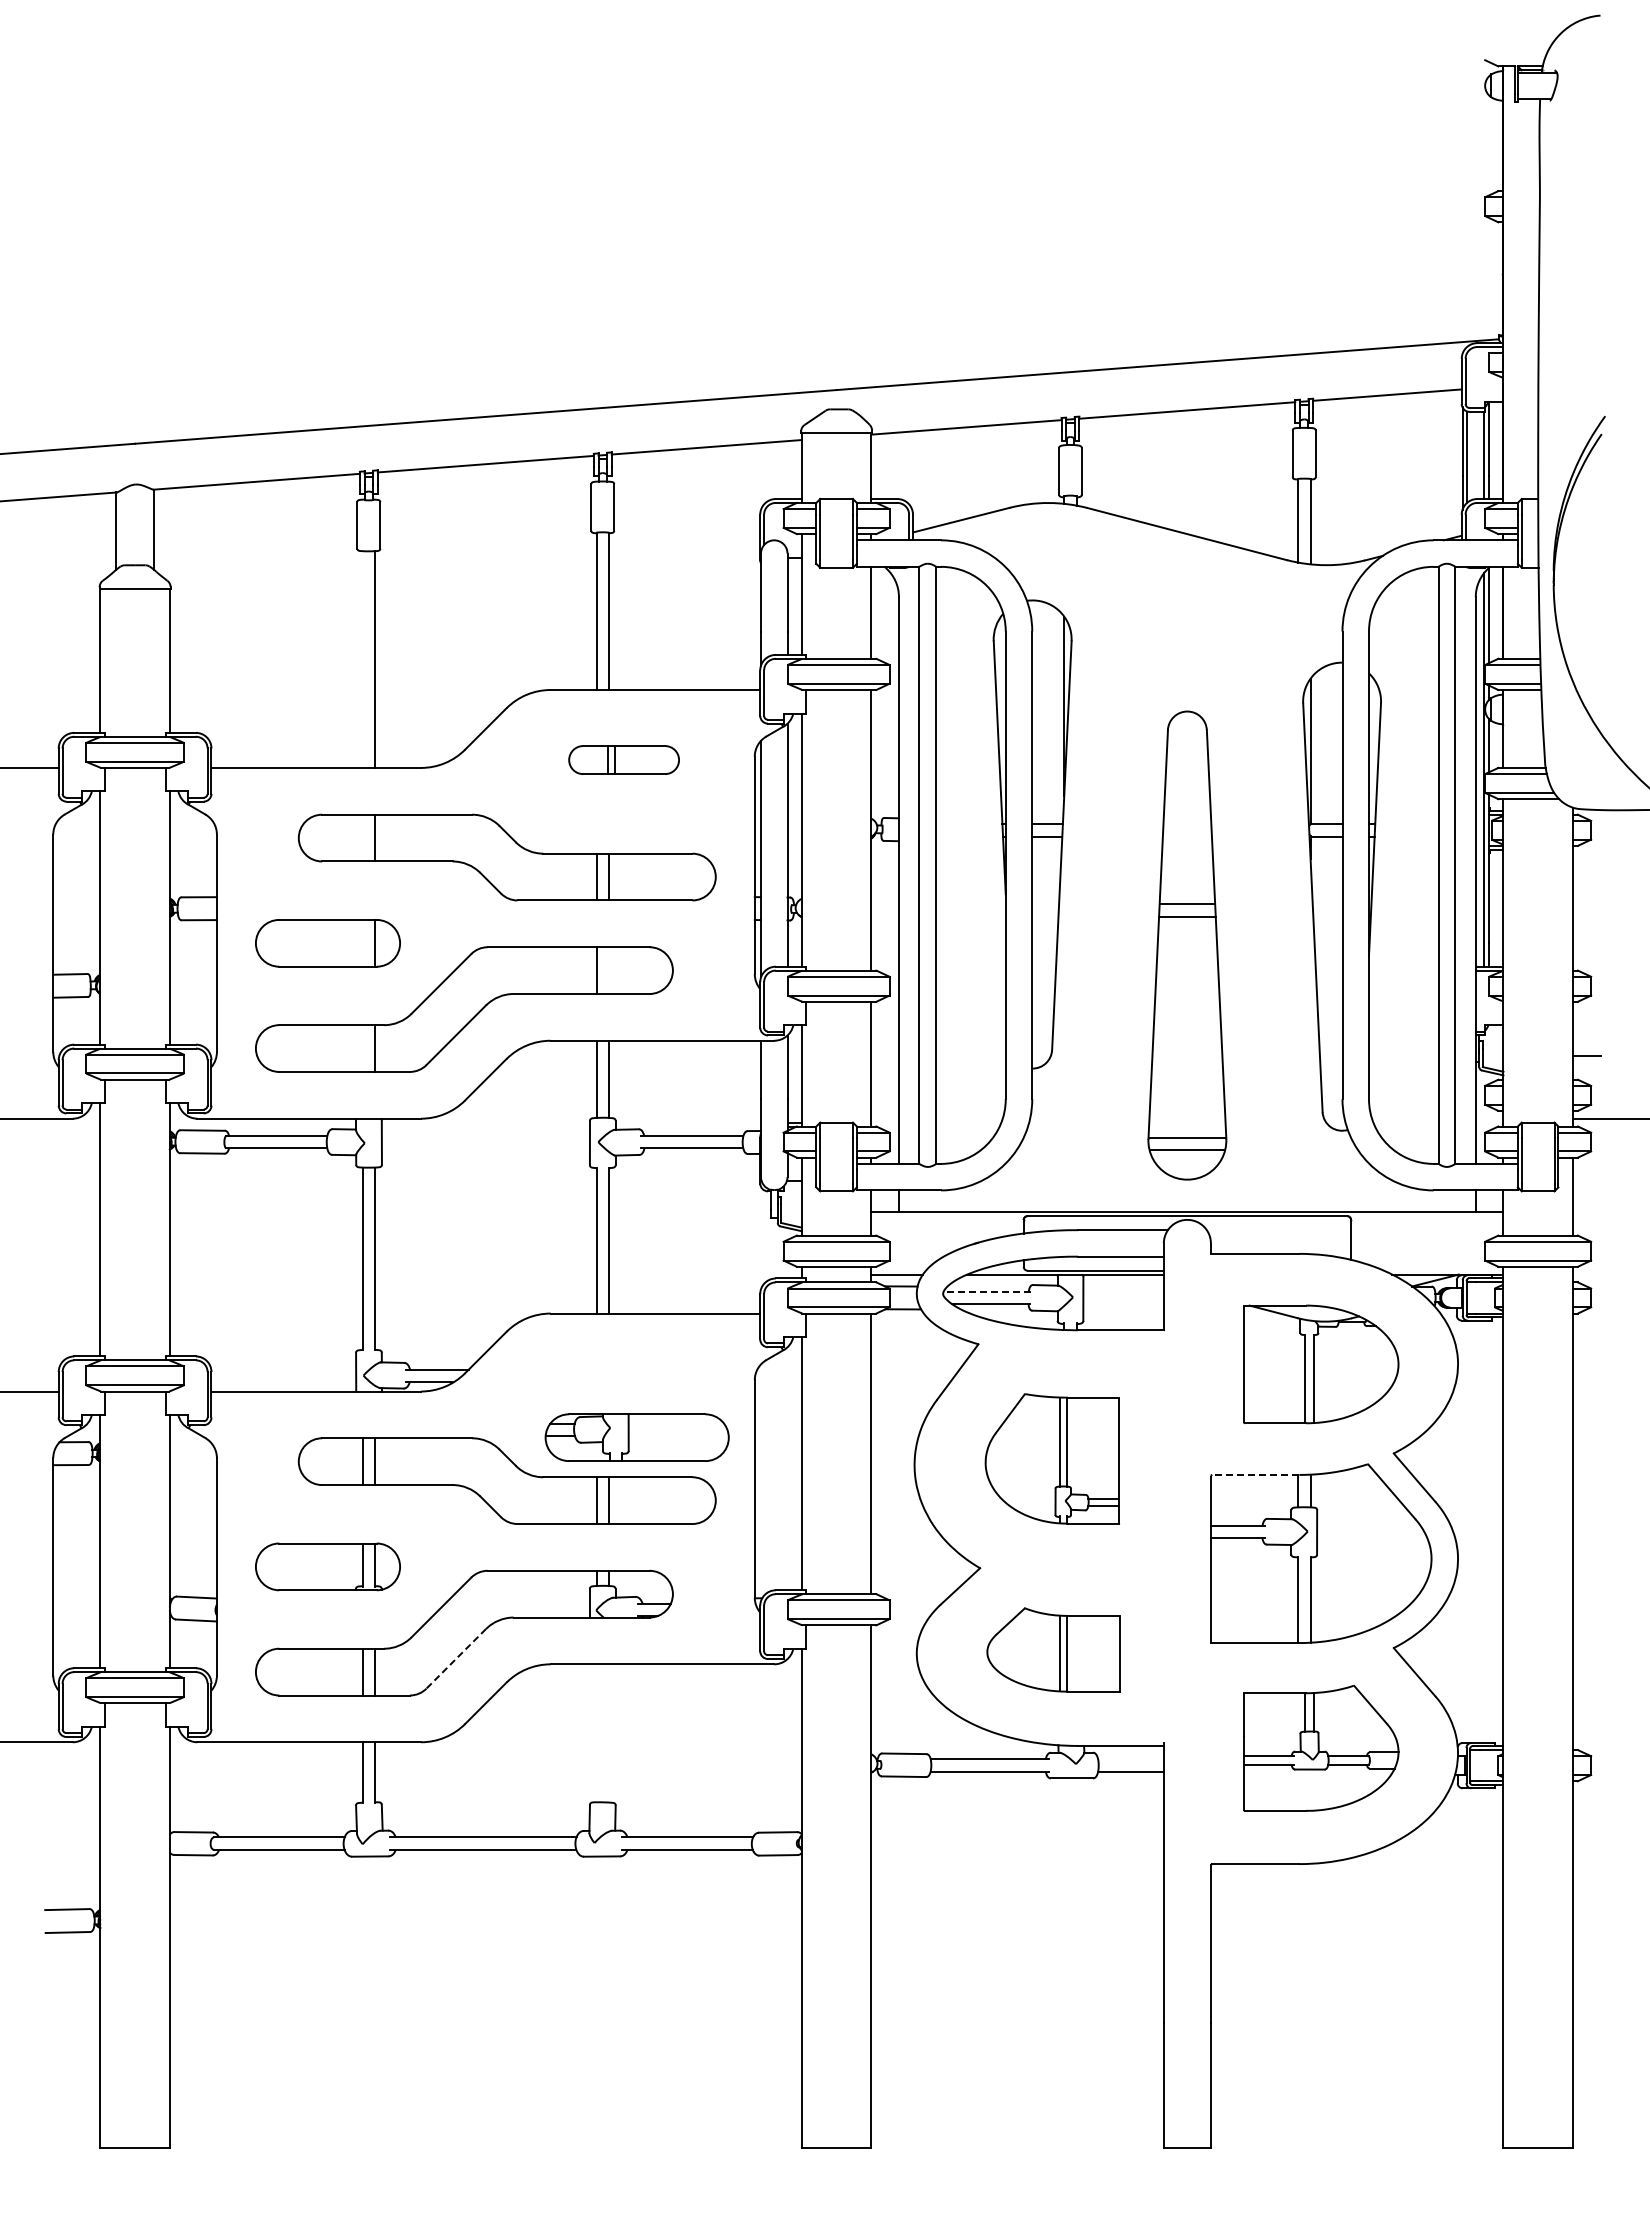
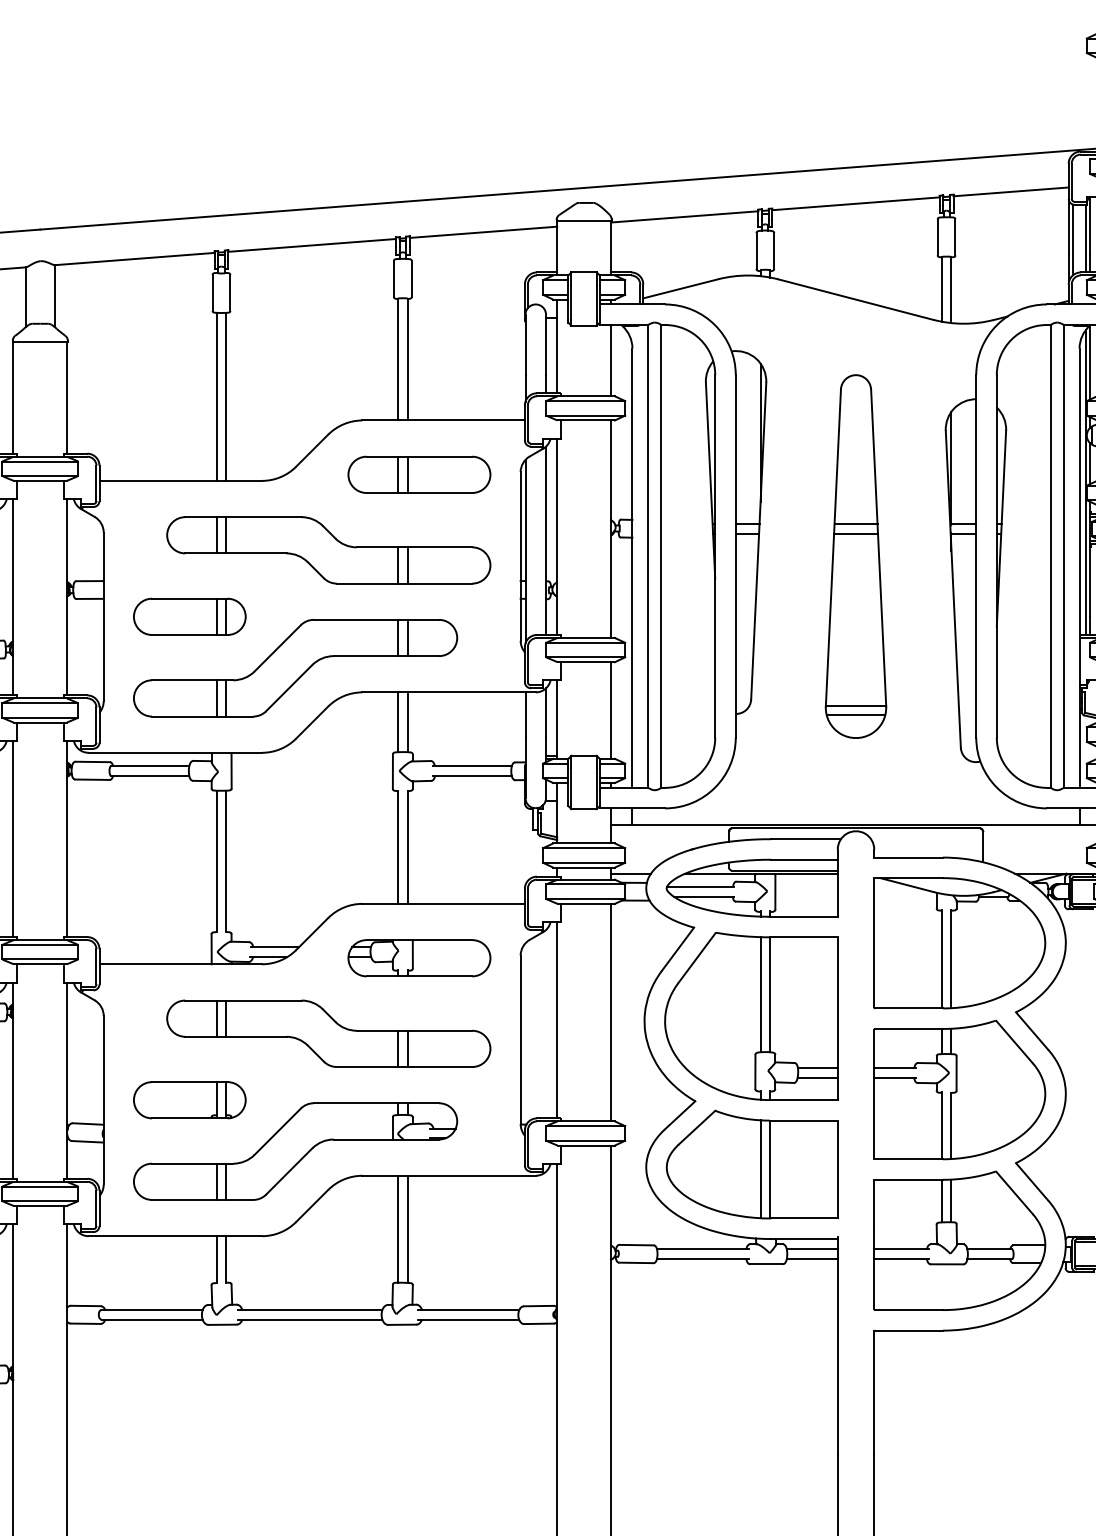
line: (362, 659) -> (216, 396), added
part: (623, 759) -> (418, 474), size x1.67
line: (362, 837) -> (216, 534), added
line: (362, 942) -> (216, 616), added
part: (1187, 945) -> (856, 556), moved
line: (609, 970) -> (408, 637), added
line: (362, 1048) -> (216, 698), added
line: (986, 1291) -> (700, 886), dashed -> solid
part: (1321, 1364) -> (959, 943), size x1.43
part: (636, 1437) -> (418, 958), moved
part: (1052, 1458) -> (751, 1016), size x1.67
line: (1255, 1474) -> (908, 1028), dashed -> solid
part: (1053, 1649) -> (752, 1164), size x1.67
line: (455, 1659) -> (288, 1172), dashed -> solid
line: (596, 1733) -> (397, 1229), added
line: (609, 1733) -> (408, 1229), added
part: (1321, 1748) -> (959, 1241), size x1.43
line: (1130, 1759) -> (811, 1249), added

